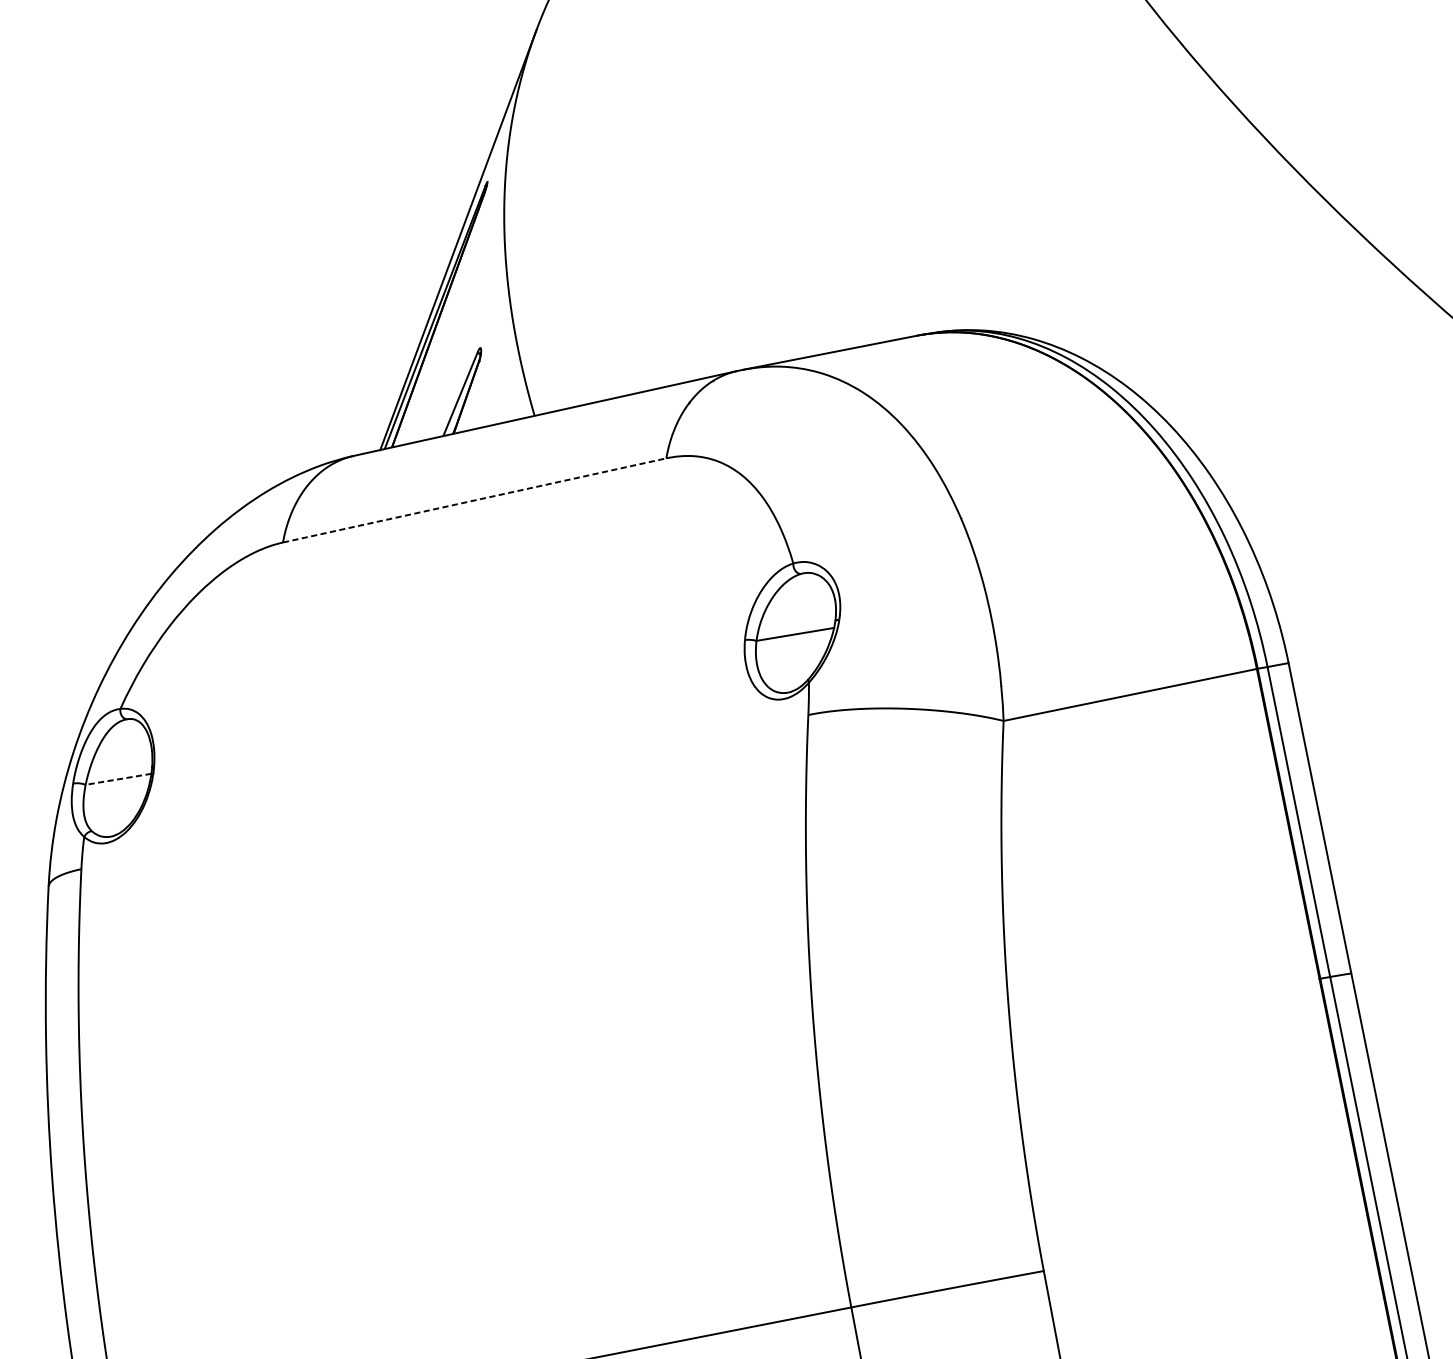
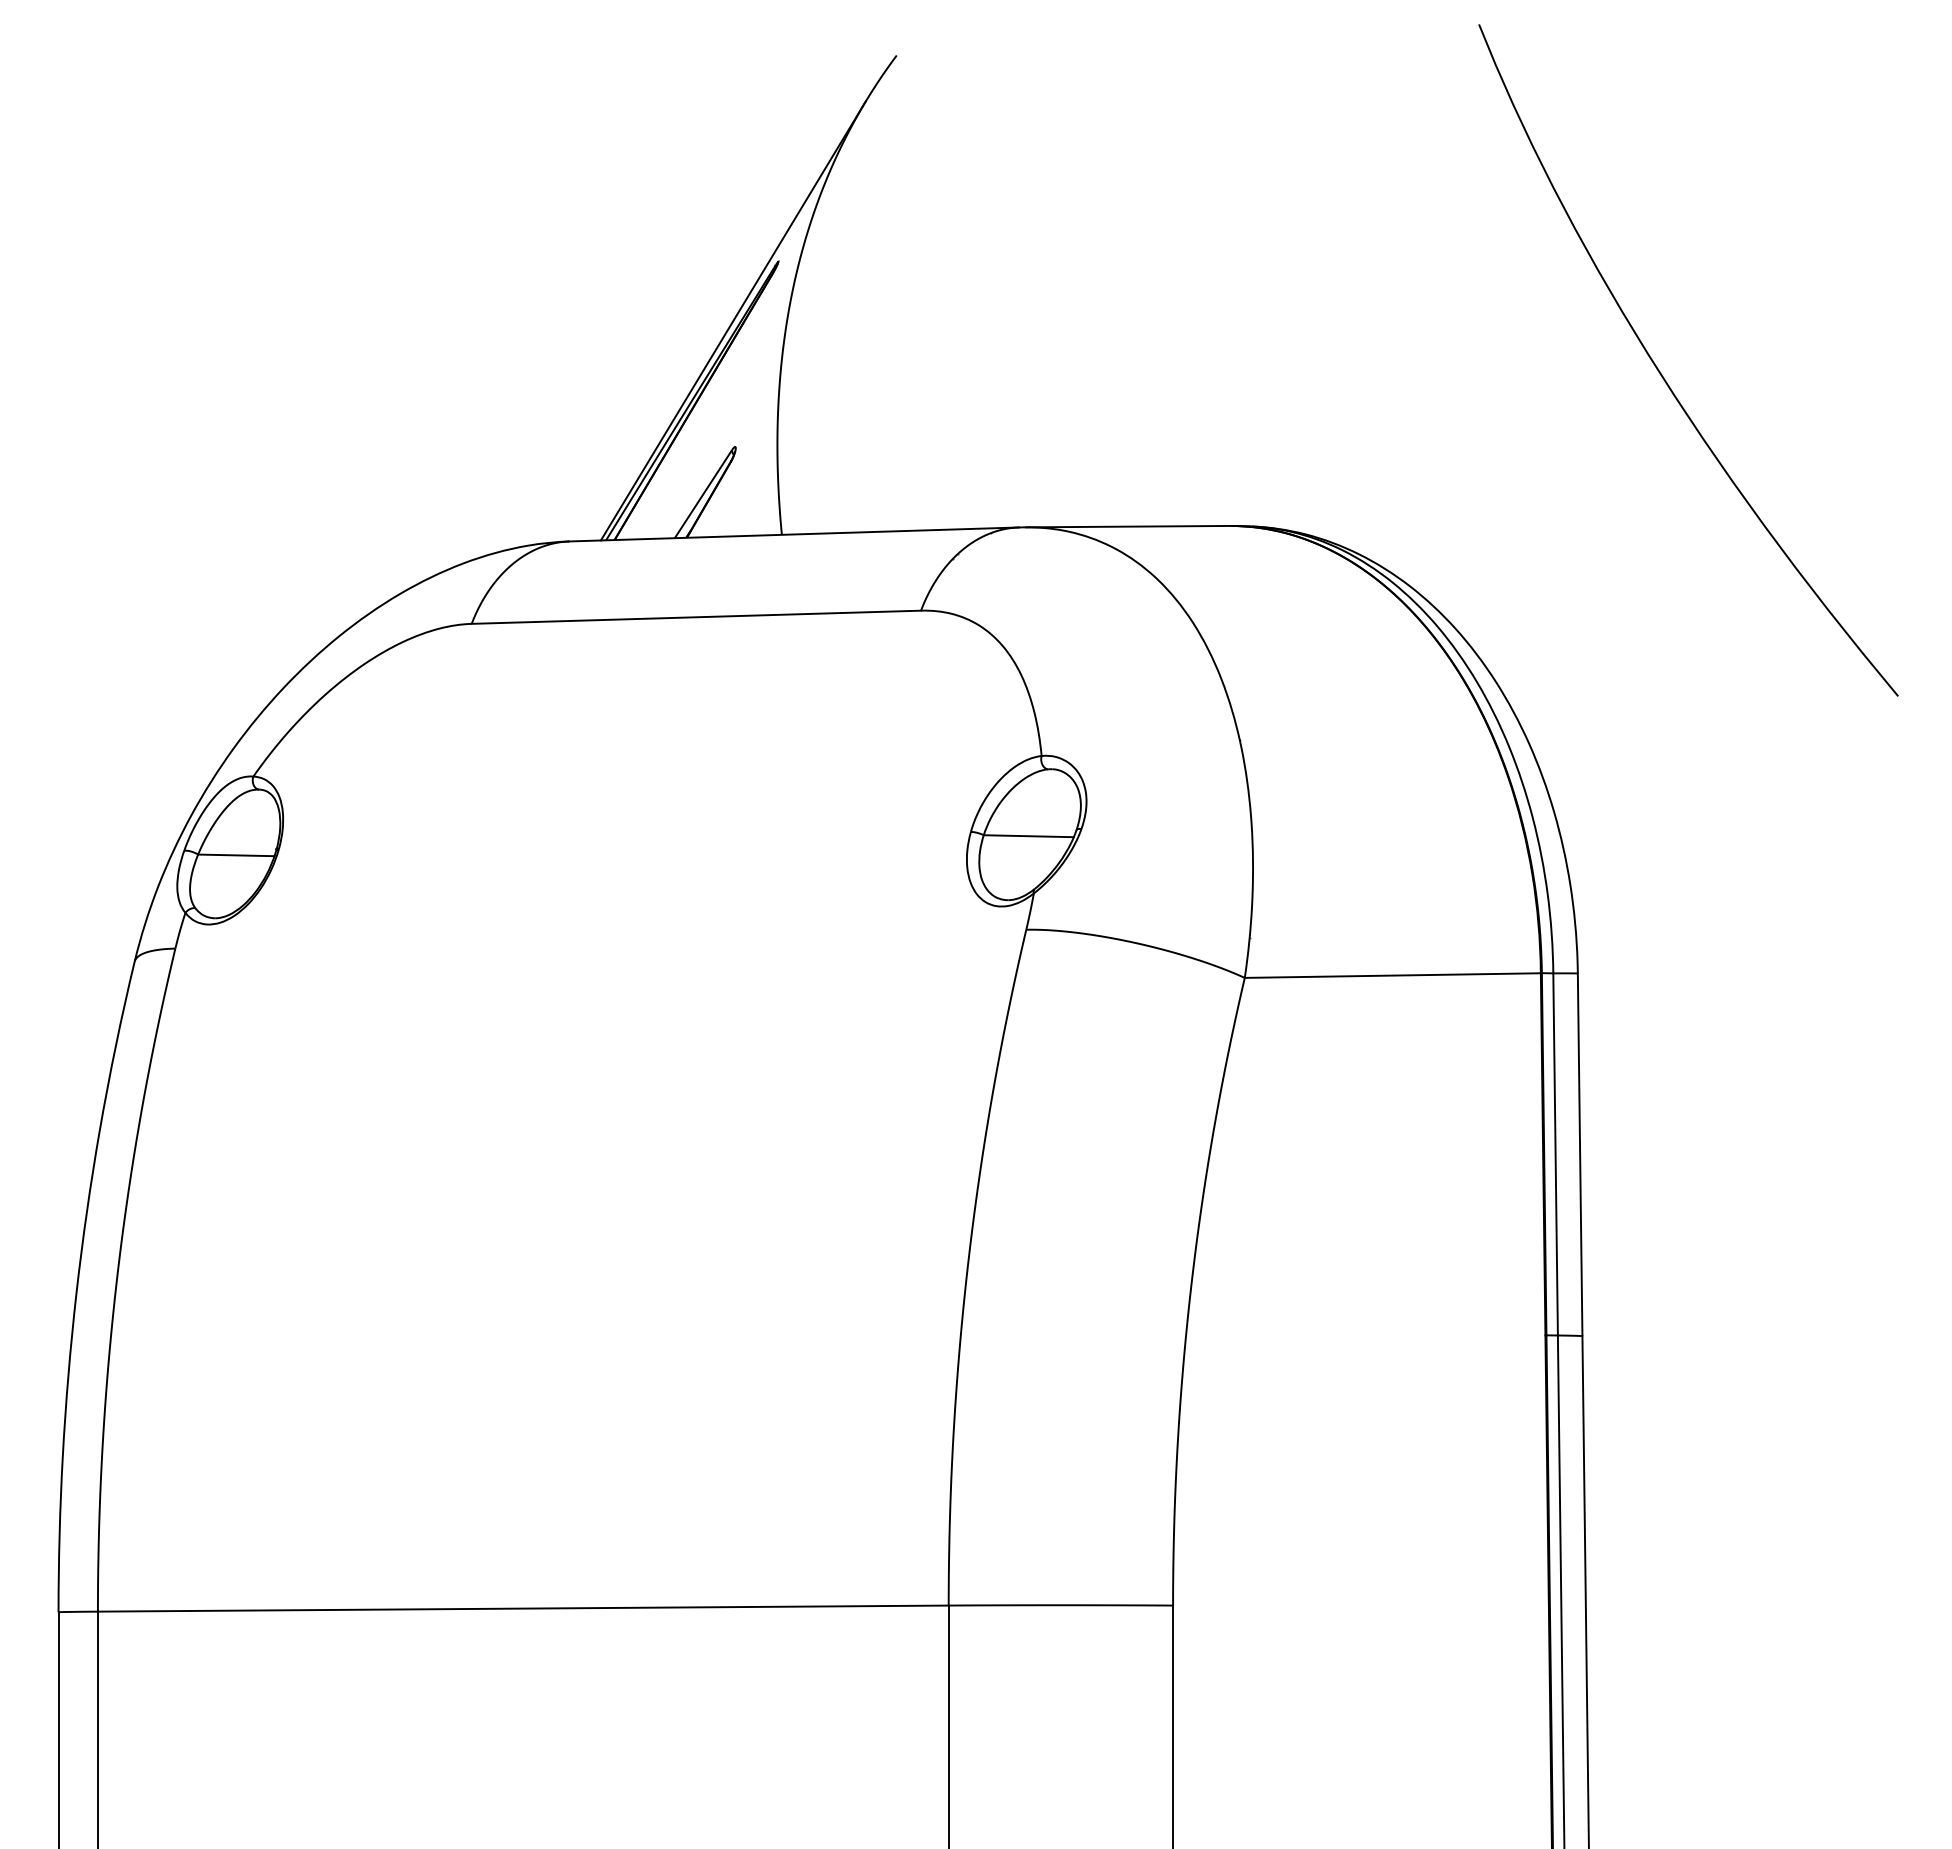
line: (474, 500) -> (696, 617), dashed -> solid
line: (117, 779) -> (235, 855), dashed -> solid

